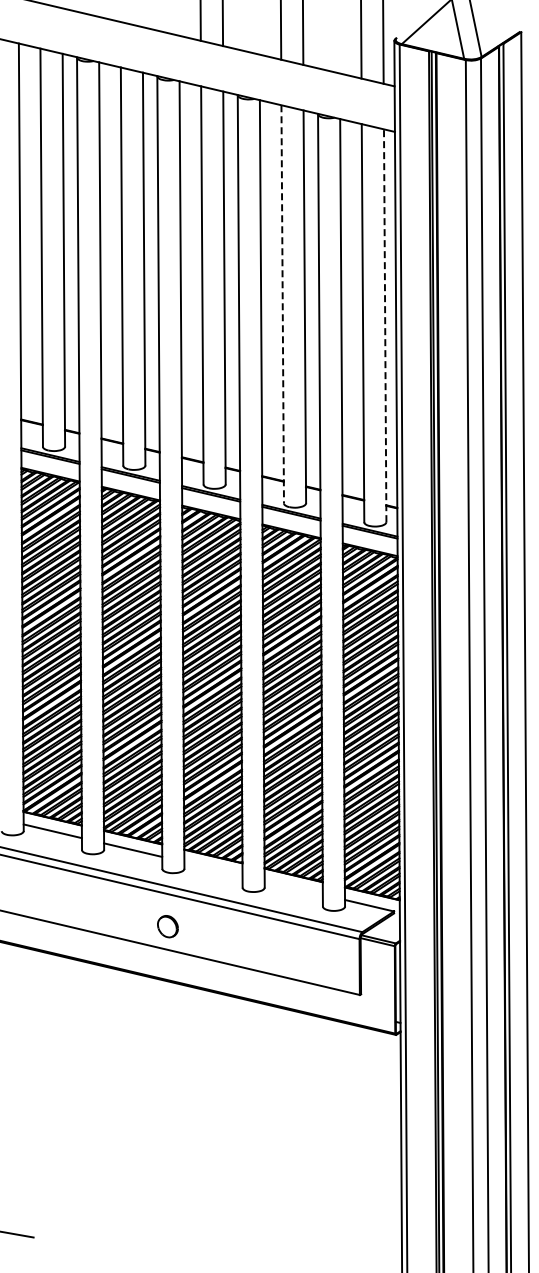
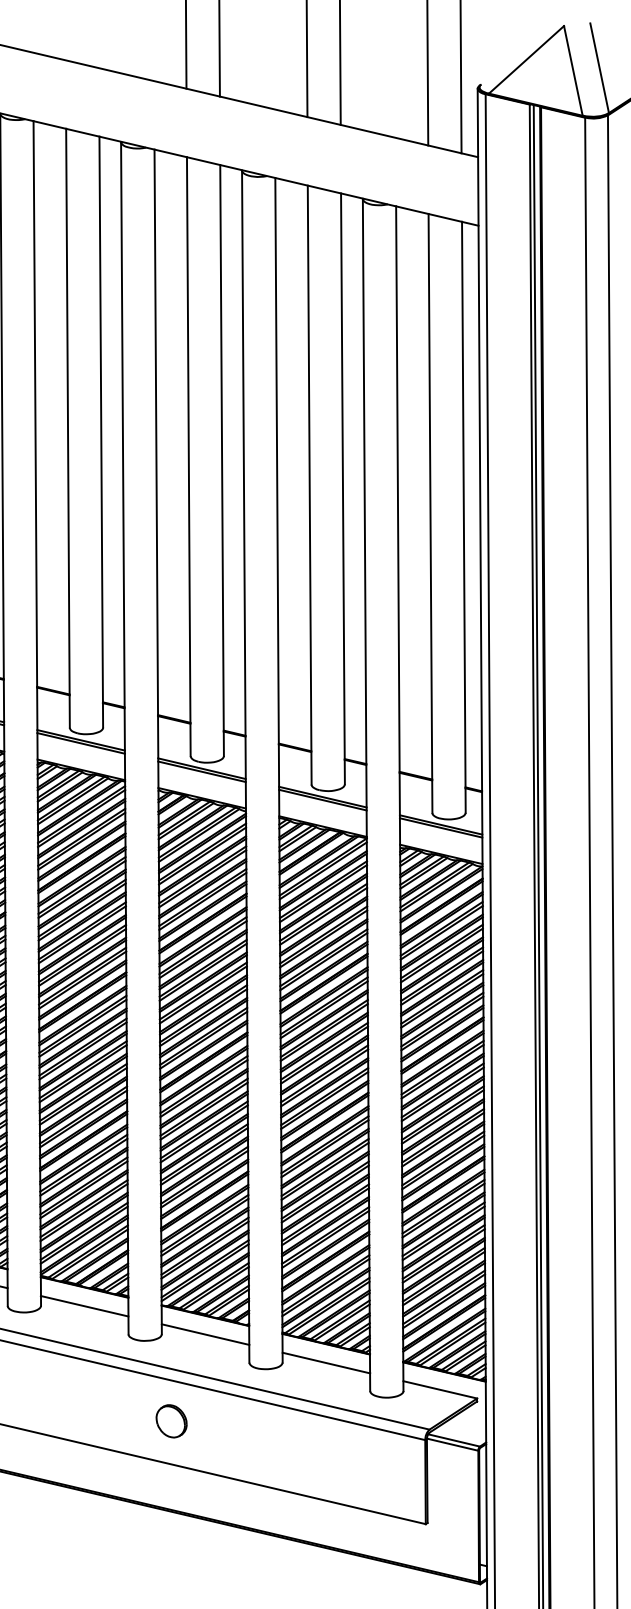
line: (282, 304) -> (309, 485), dashed -> solid
line: (385, 325) -> (464, 516), dashed -> solid
line: (213, 868) -> (205, 1333), added
line: (293, 887) -> (325, 1362), added
part: (167, 926) -> (170, 1421), moved

